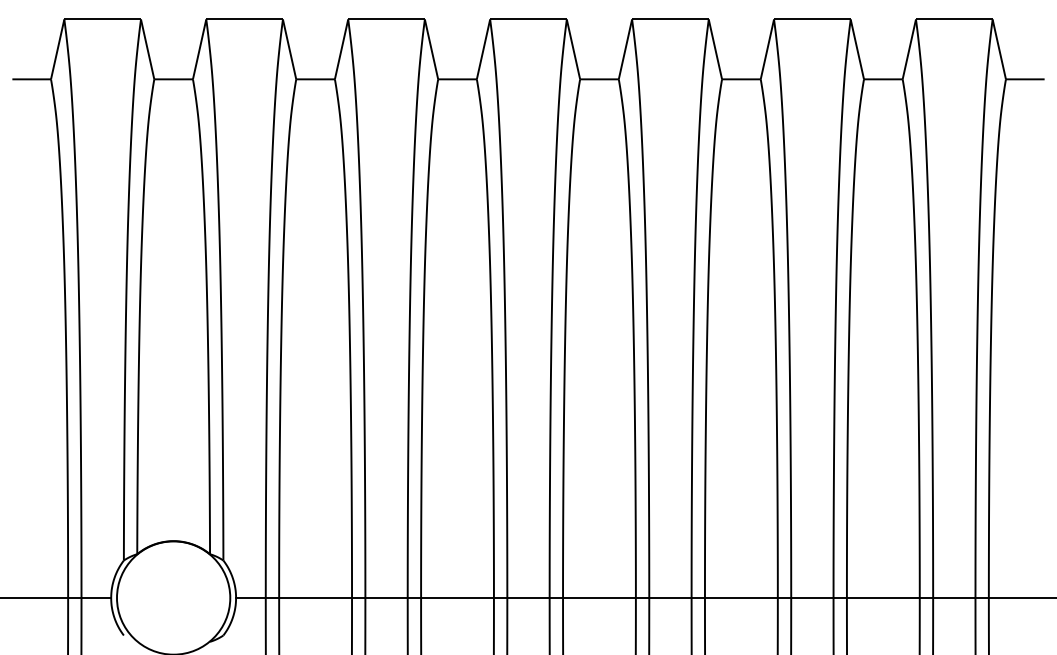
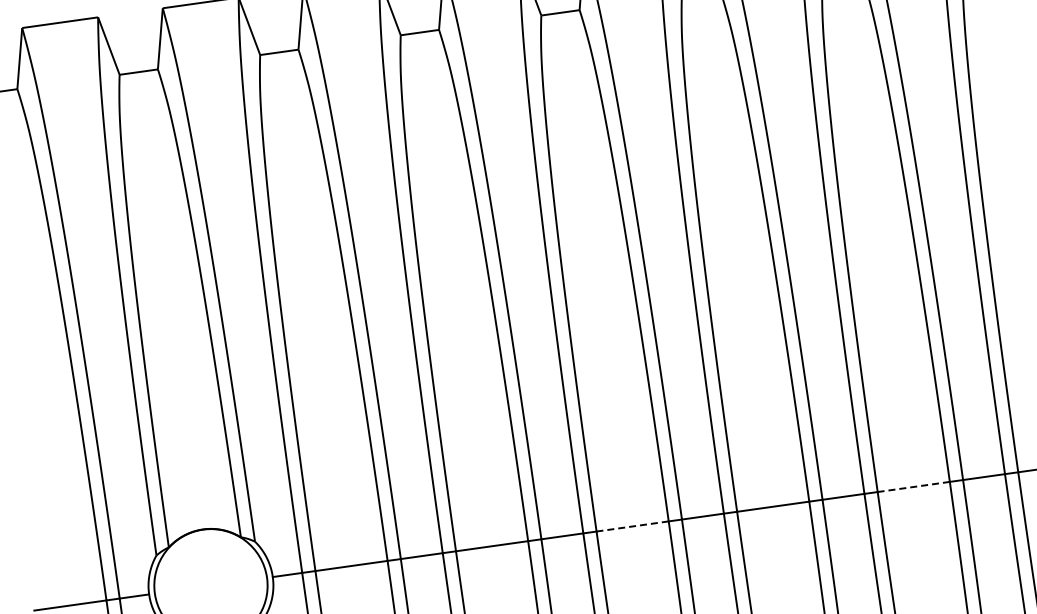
line: (598, 598) -> (631, 527), solid -> dashed
line: (882, 598) -> (912, 487), solid -> dashed

